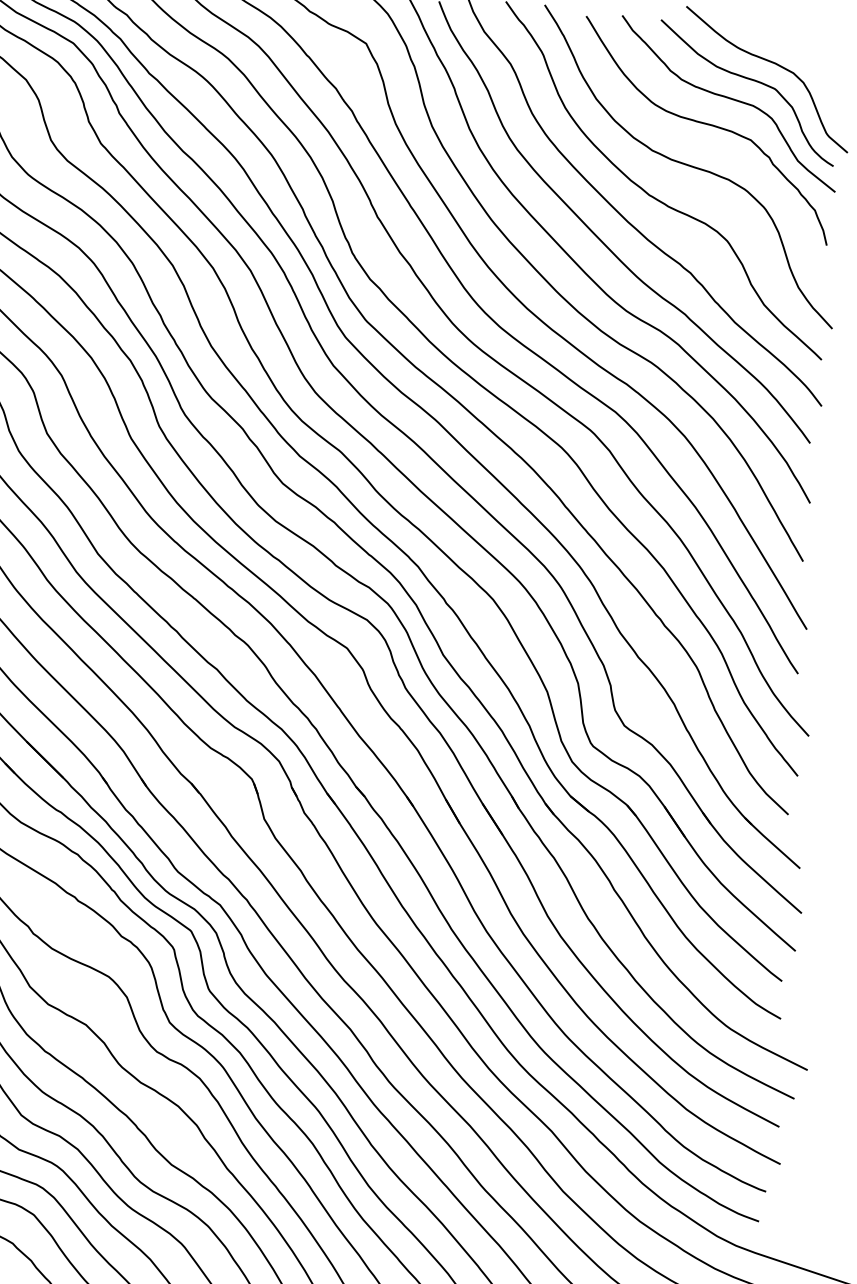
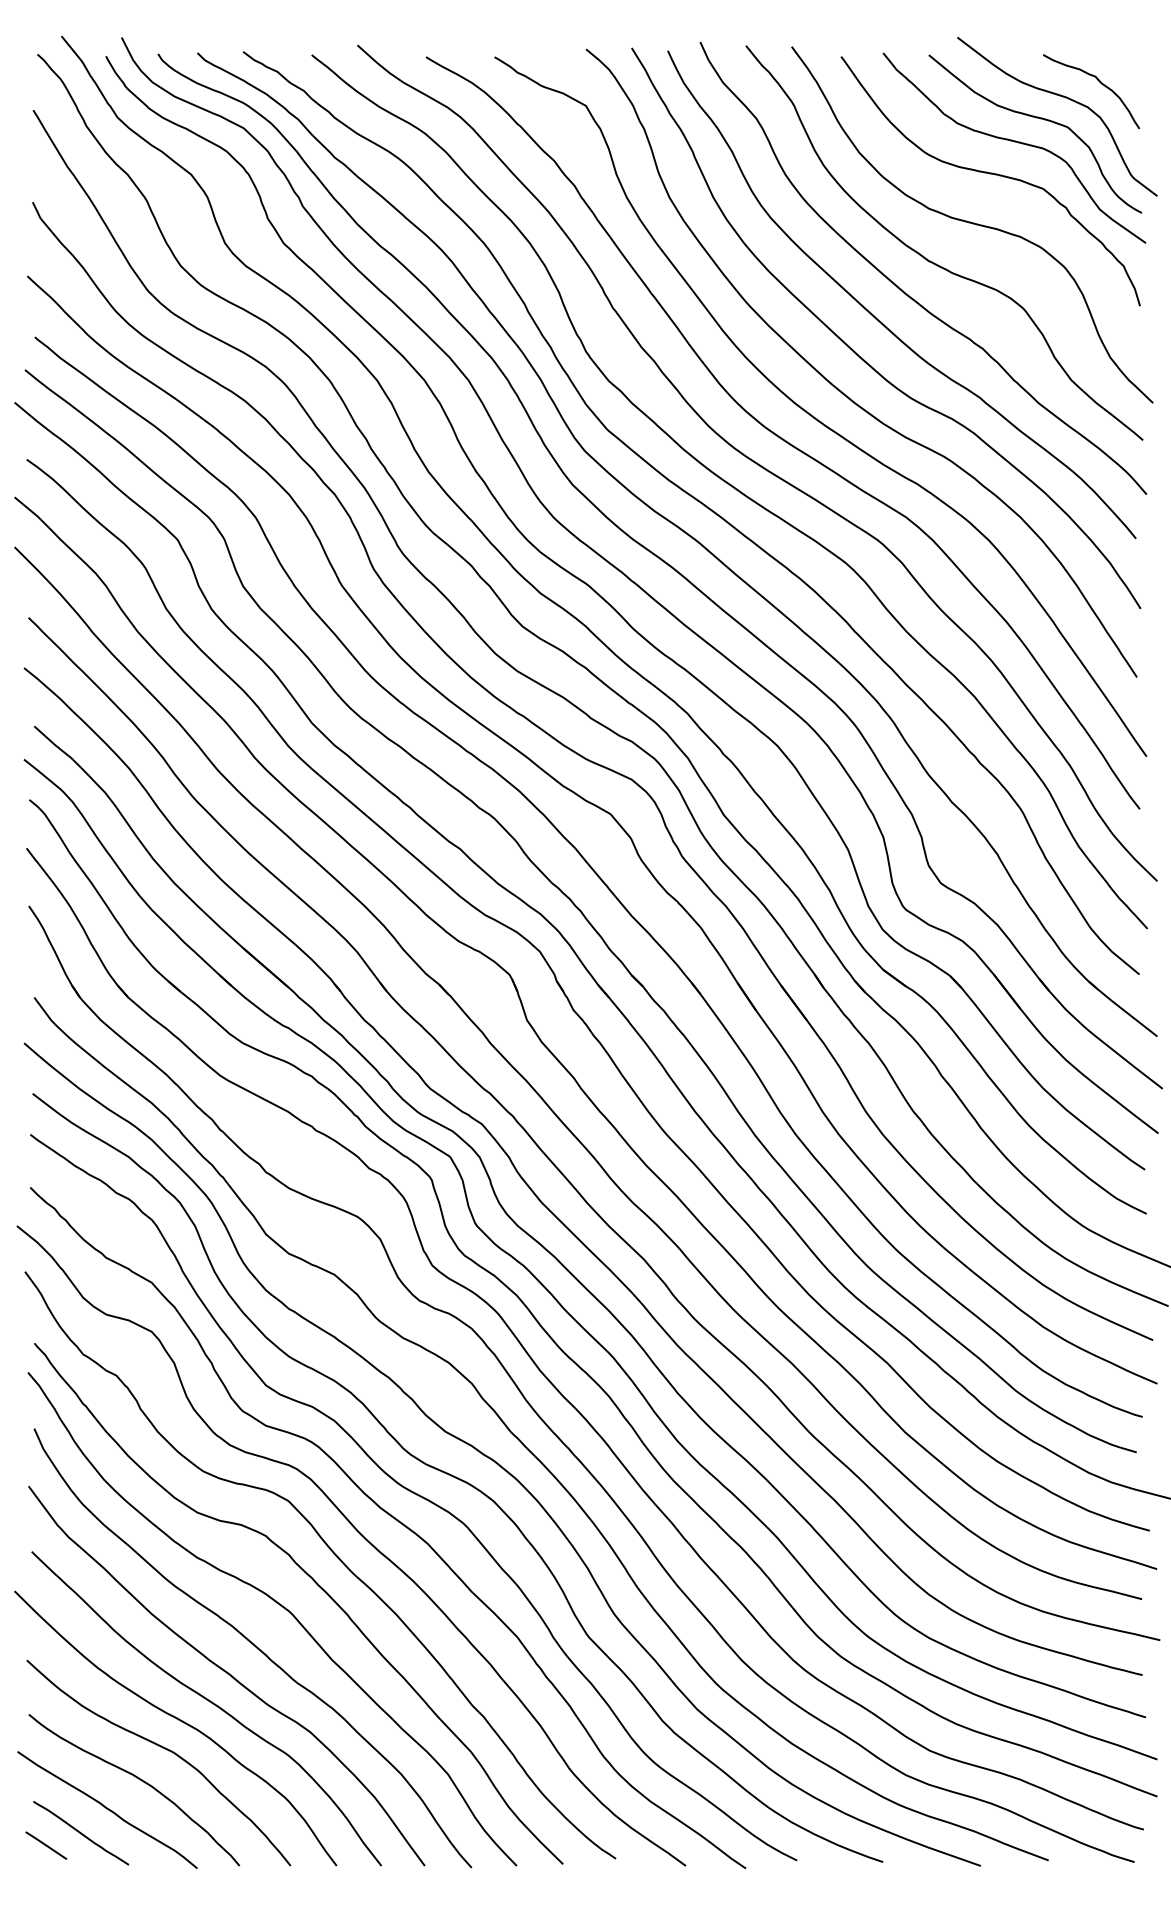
curve: (804, 52) -> (1099, 82), added

